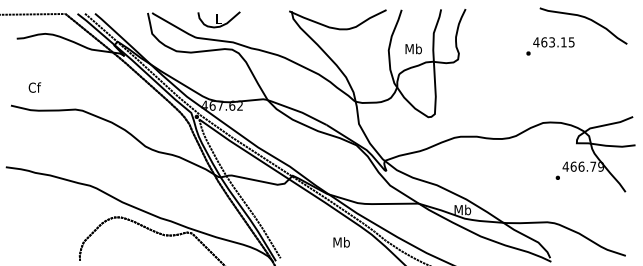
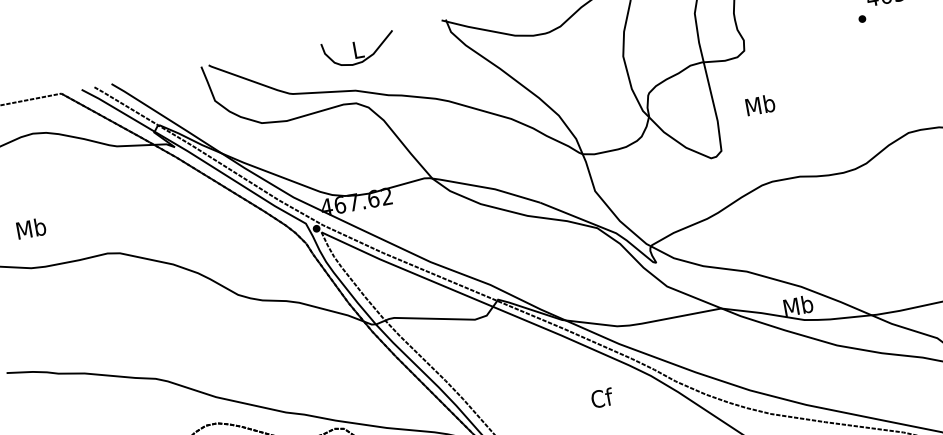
part: (218, 19) -> (357, 50), moved
text: (413, 48) -> (759, 104), moved
text: (34, 87) -> (30, 228), Cf -> Mb
text: (341, 242) -> (601, 398), Mb -> Cf

